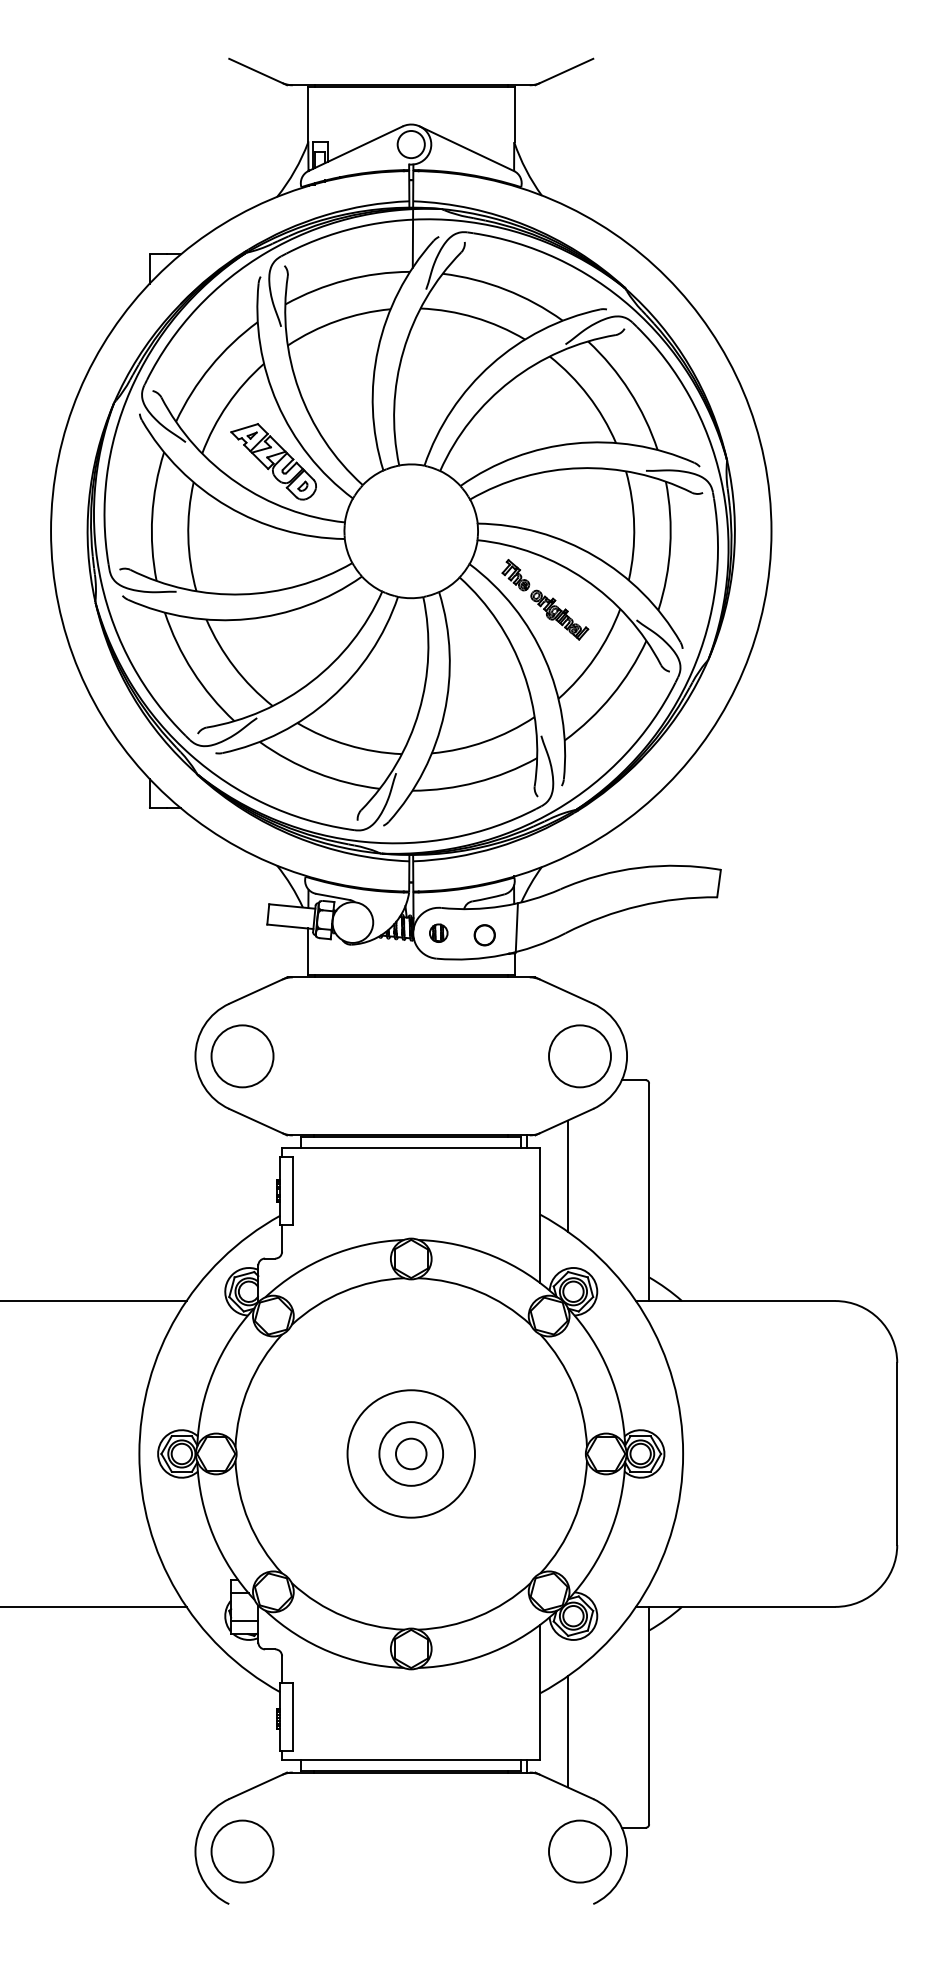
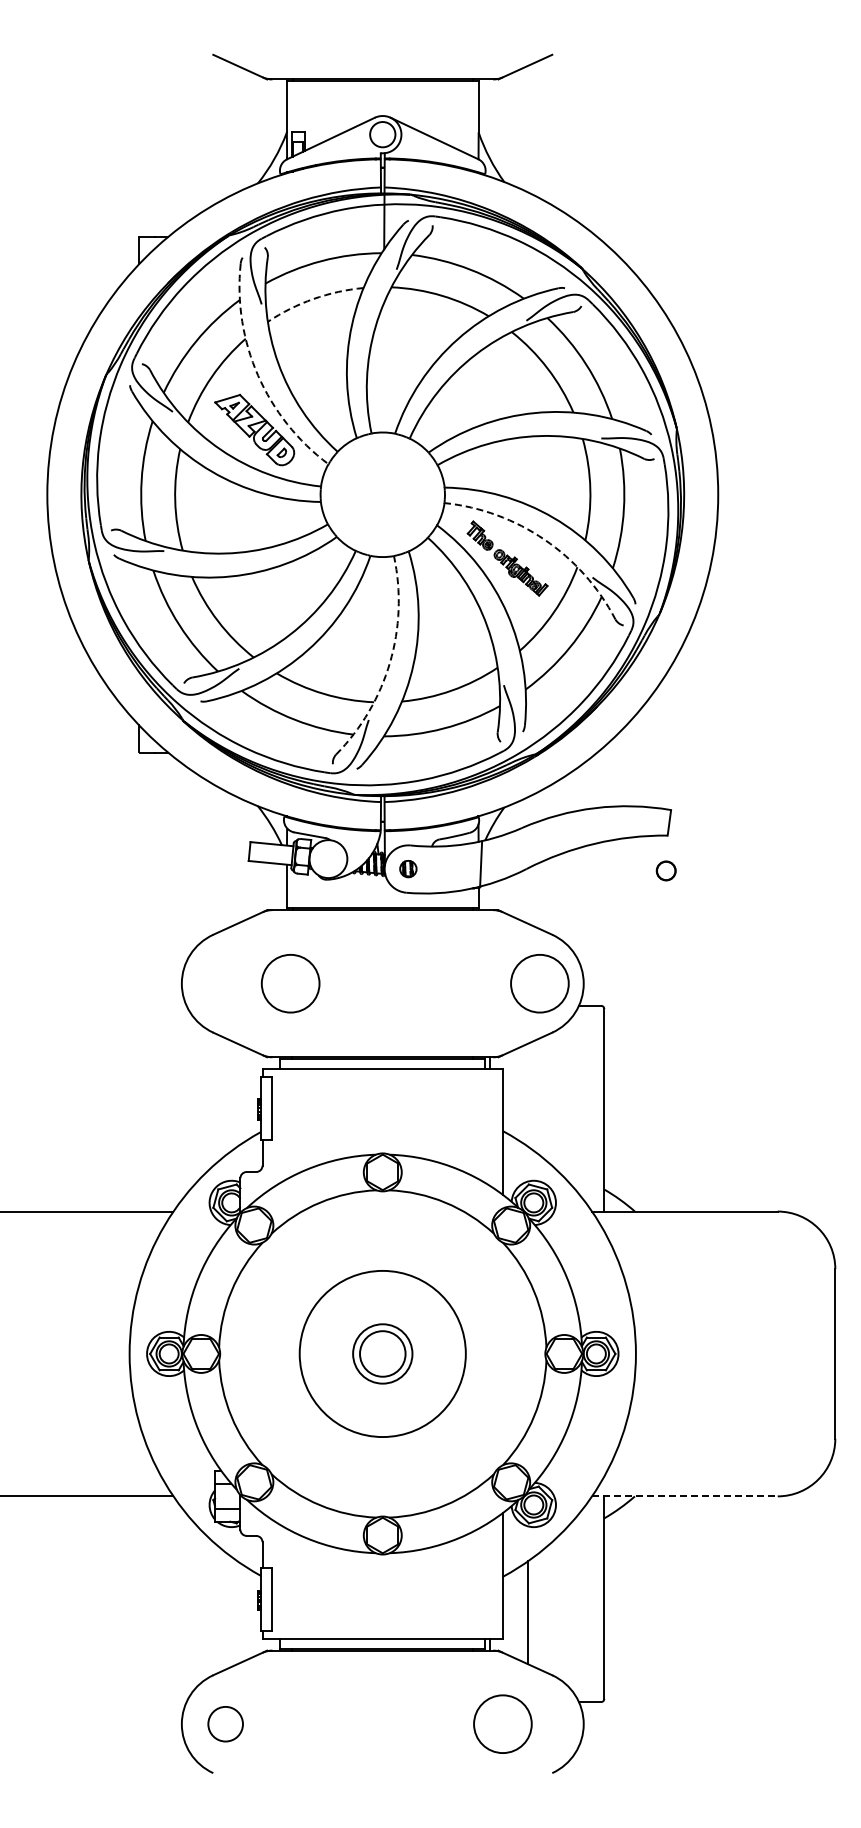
arc: (336, 321) -> (313, 299), solid -> dashed
arc: (277, 403) -> (258, 375), solid -> dashed
arc: (584, 579) -> (544, 539), solid -> dashed
arc: (419, 711) -> (390, 662), solid -> dashed
part: (483, 934) -> (665, 870), moved
circle: (242, 1056) -> (290, 983), moved
line: (567, 1175) -> (528, 1094), removed
circle: (410, 1453) -> (382, 1353), size x1.4
circle: (410, 1453) -> (382, 1353), size x1.6
line: (735, 1607) -> (684, 1496), solid -> dashed
circle: (579, 1850) -> (502, 1723), moved
circle: (242, 1851) -> (225, 1724), size x0.6

